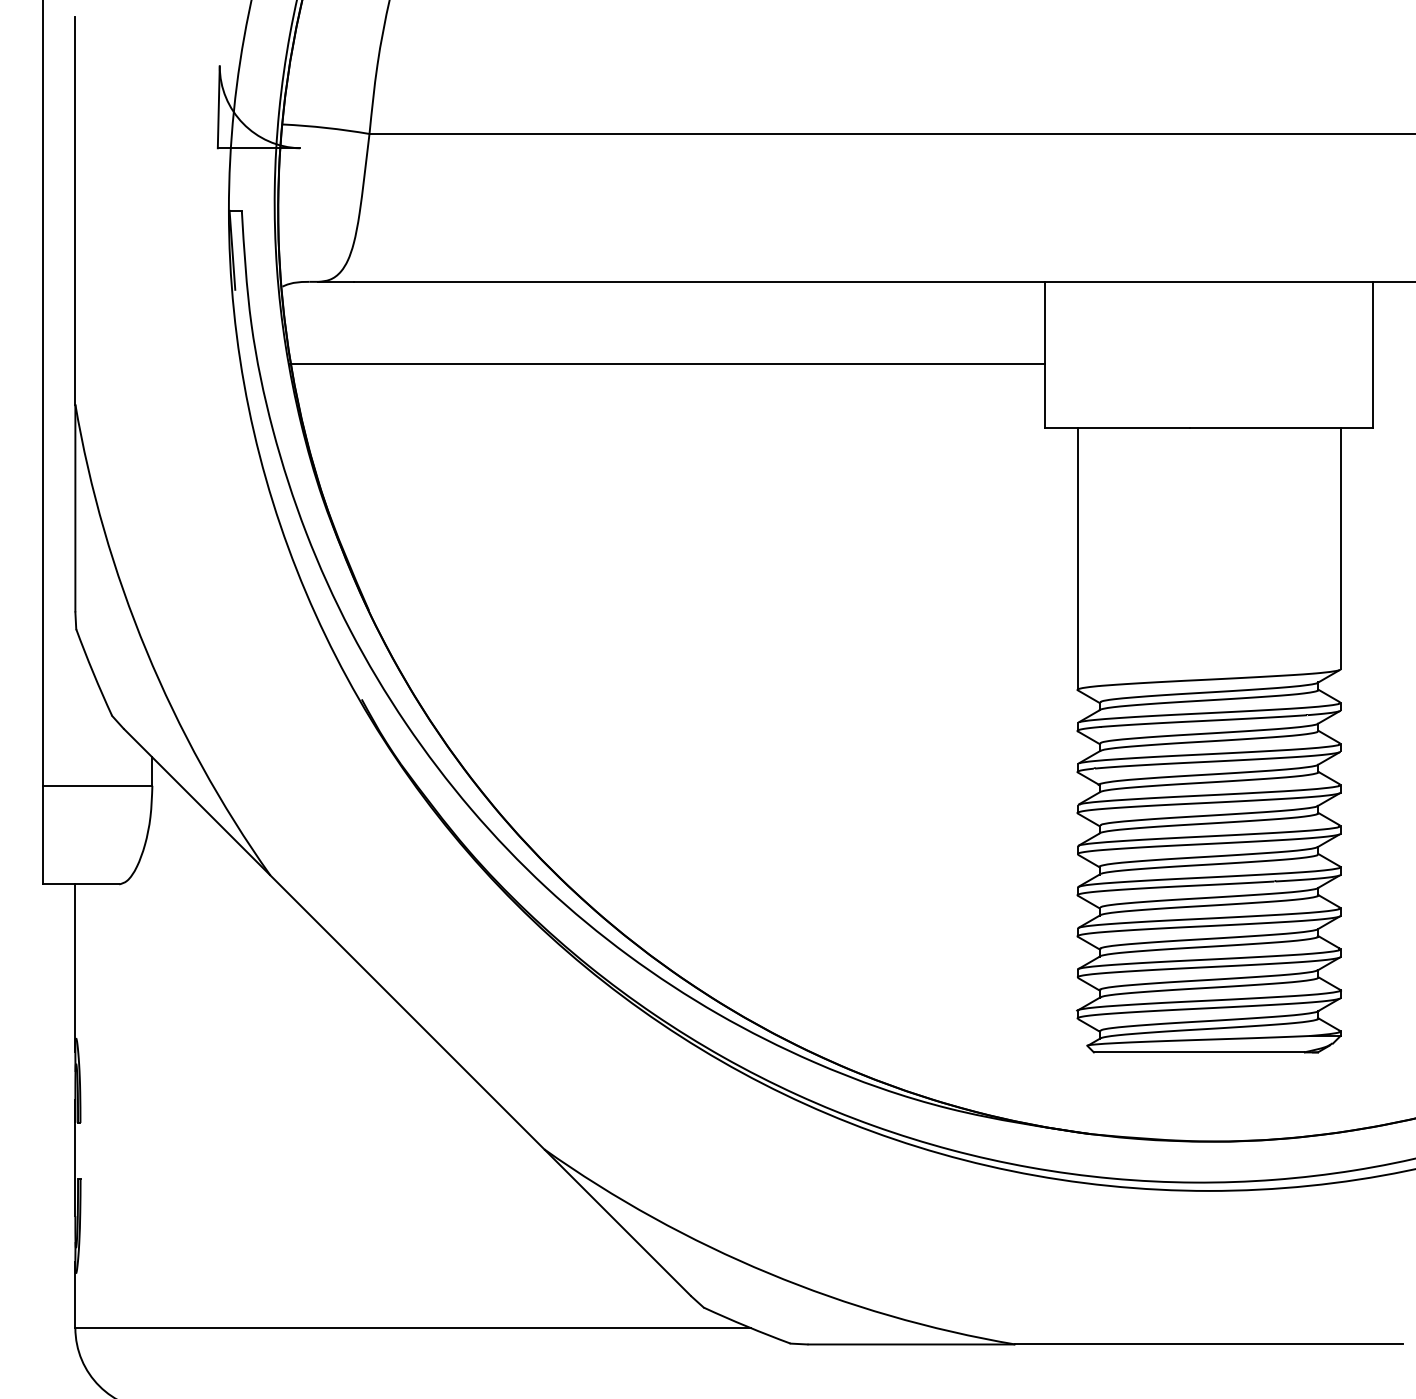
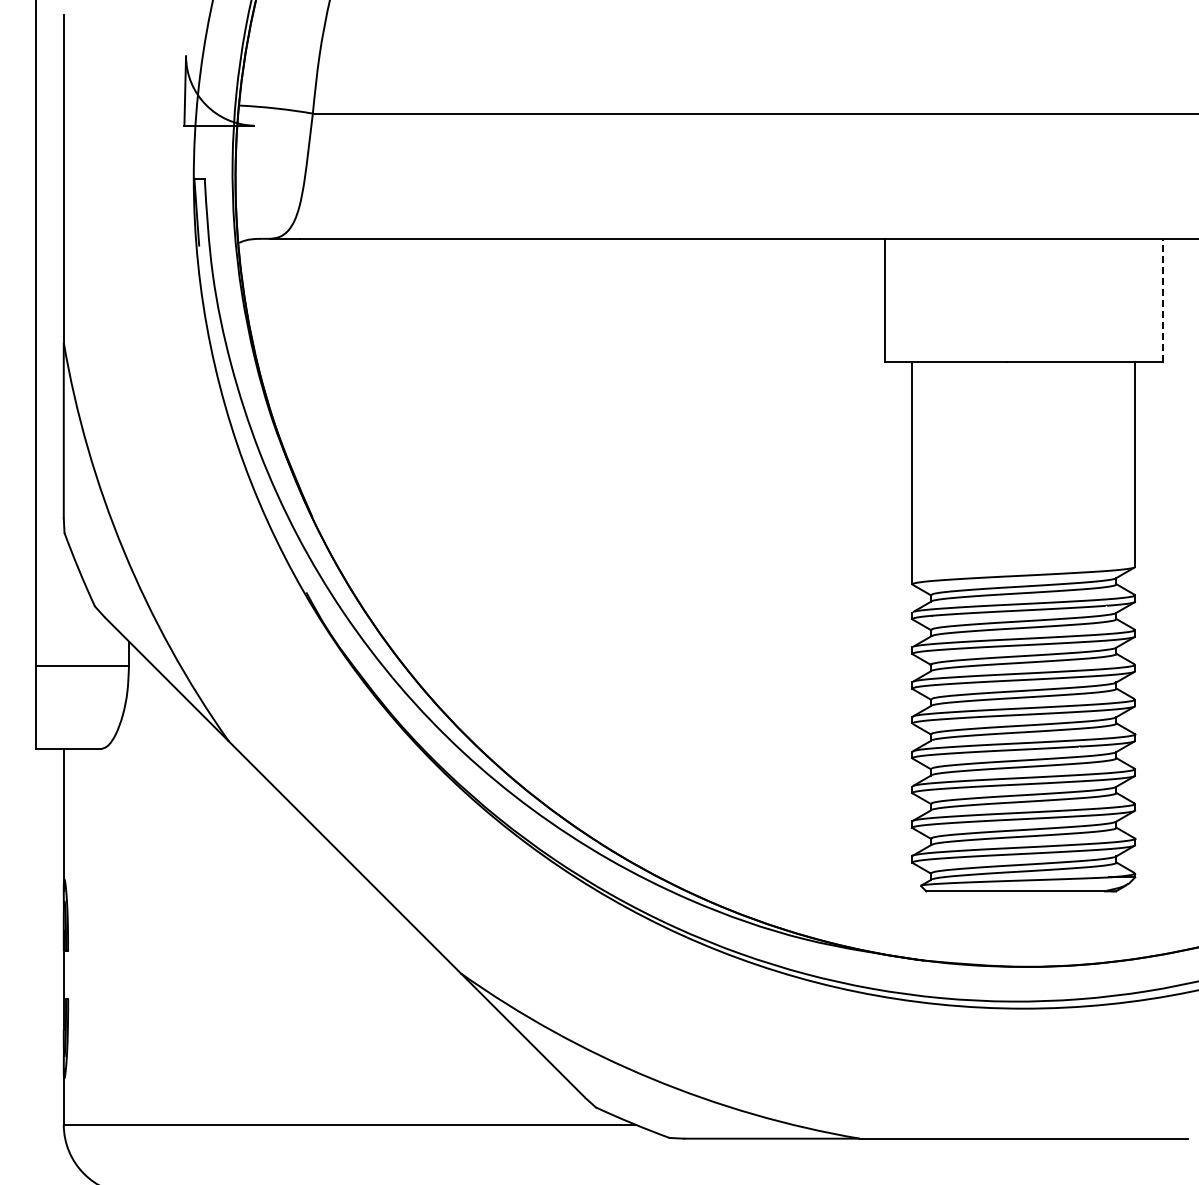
line: (1374, 354) -> (1163, 300), solid -> dashed
line: (666, 364) -> (564, 308), removed

